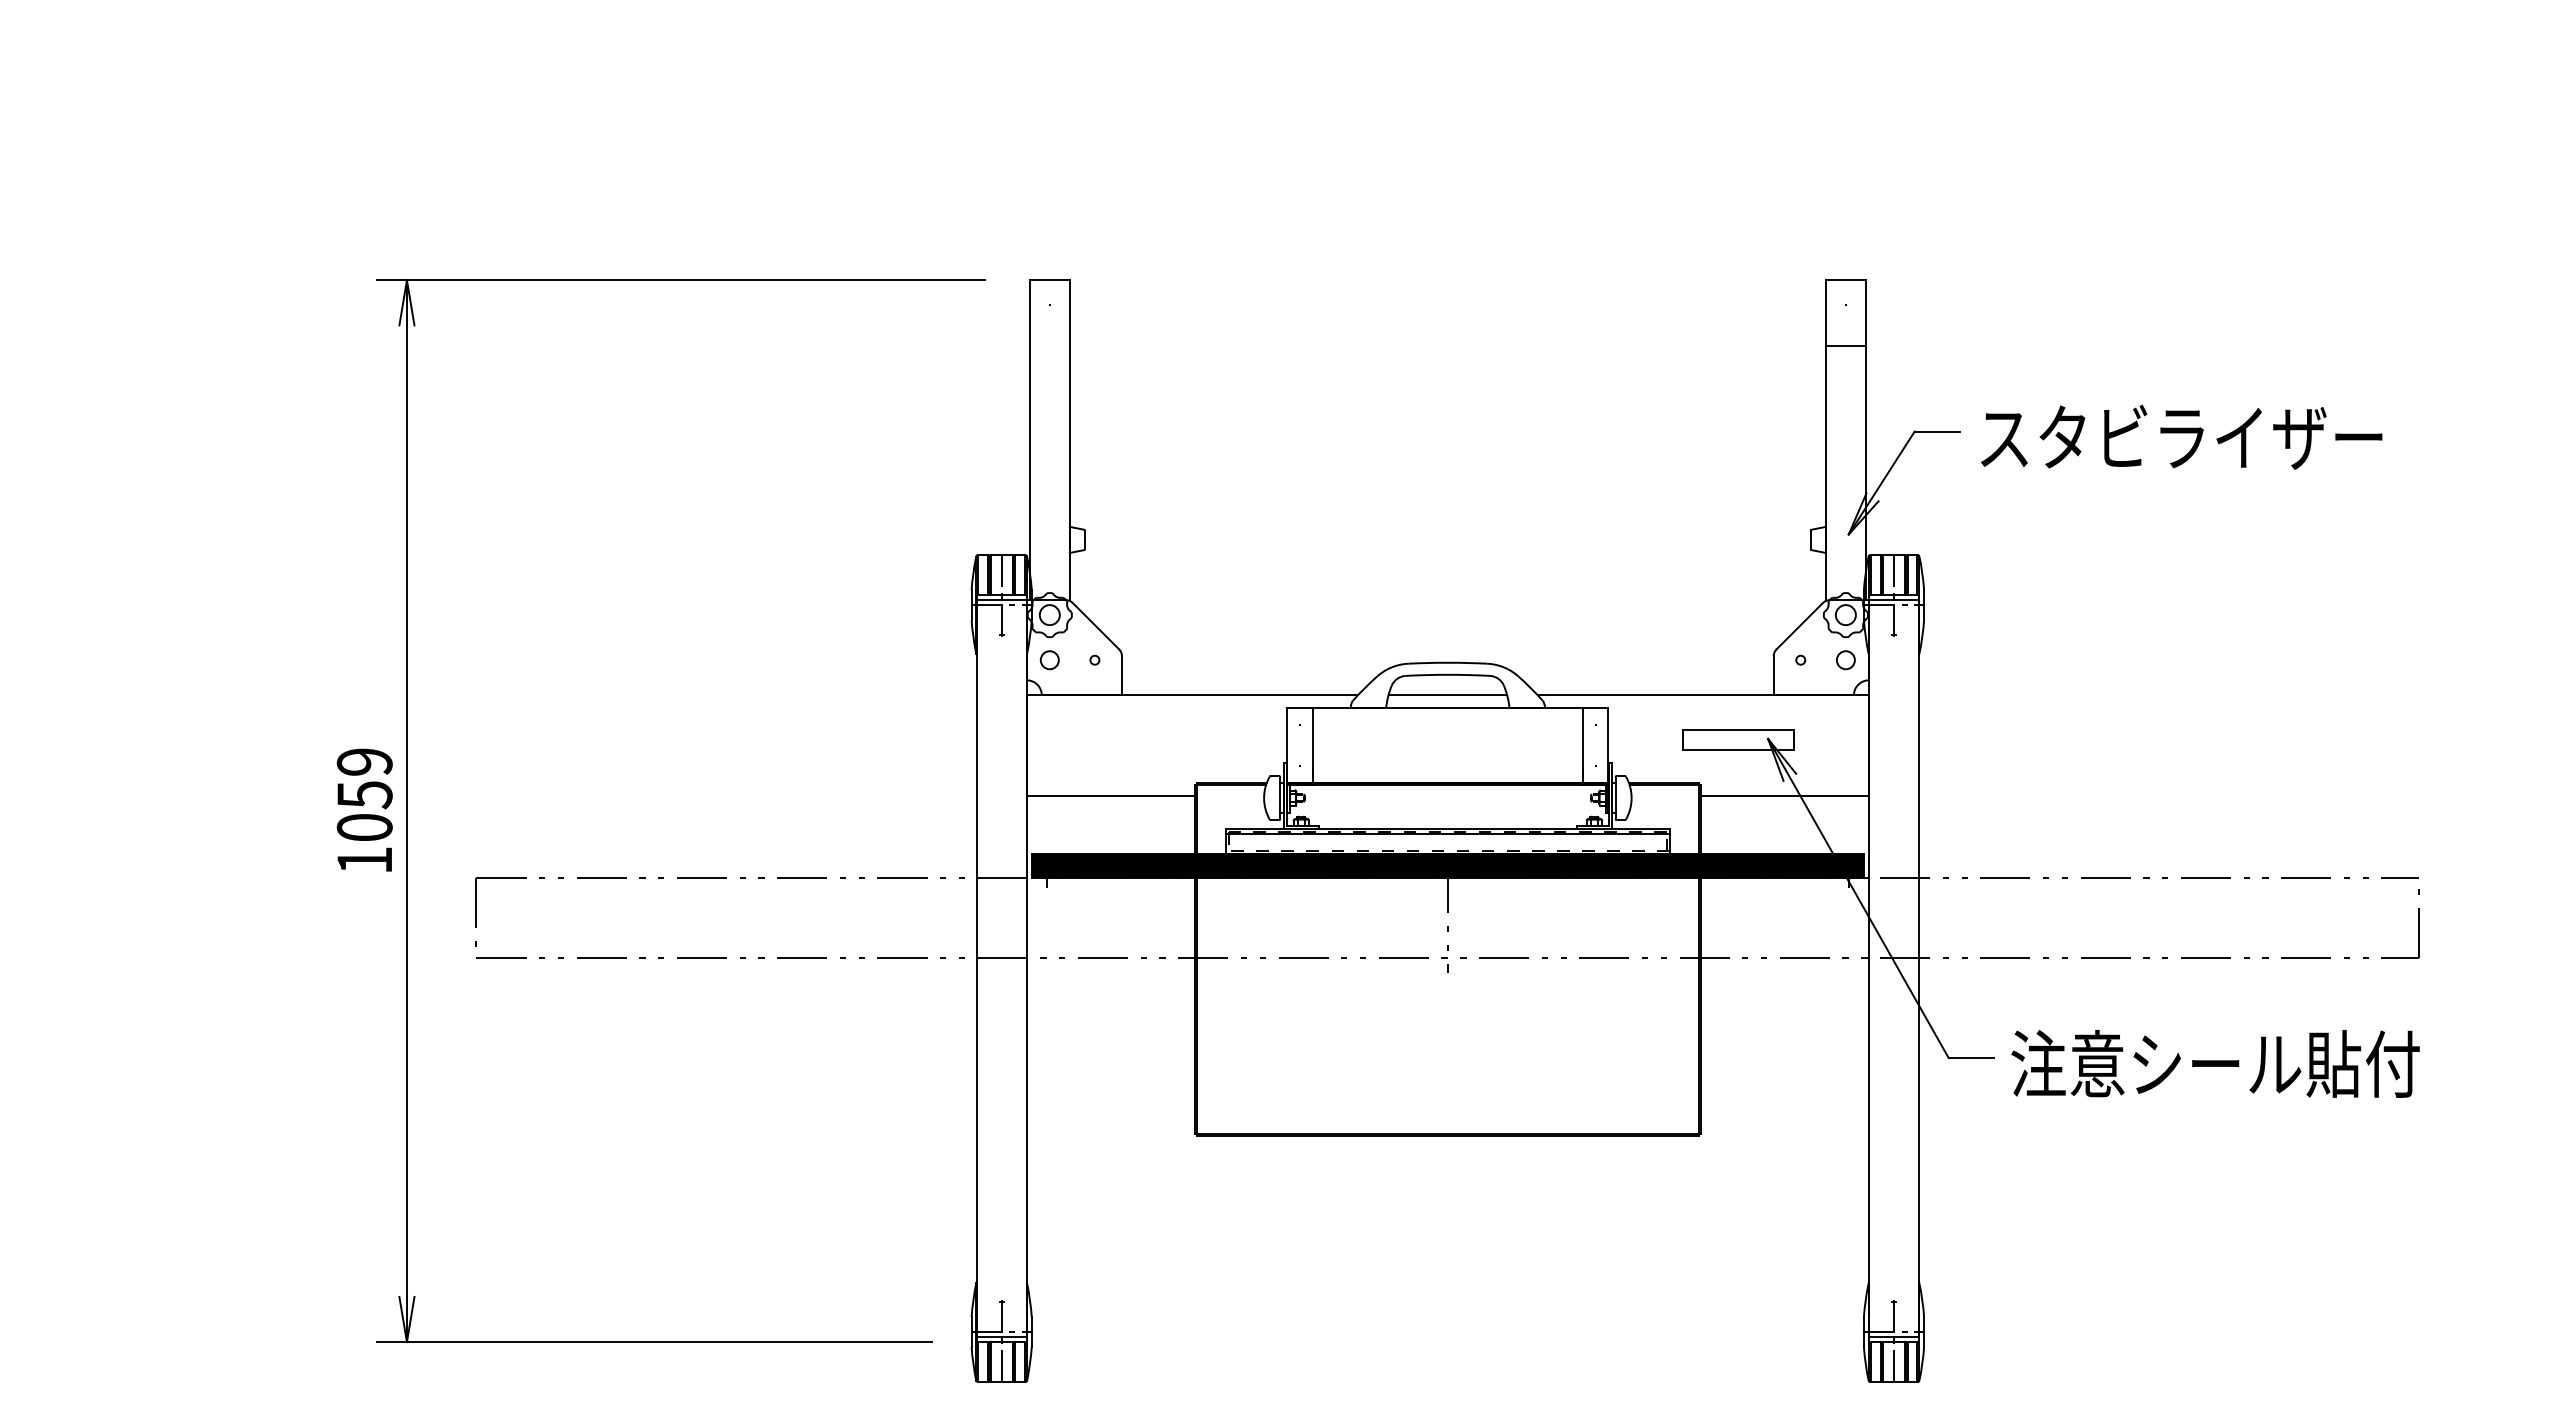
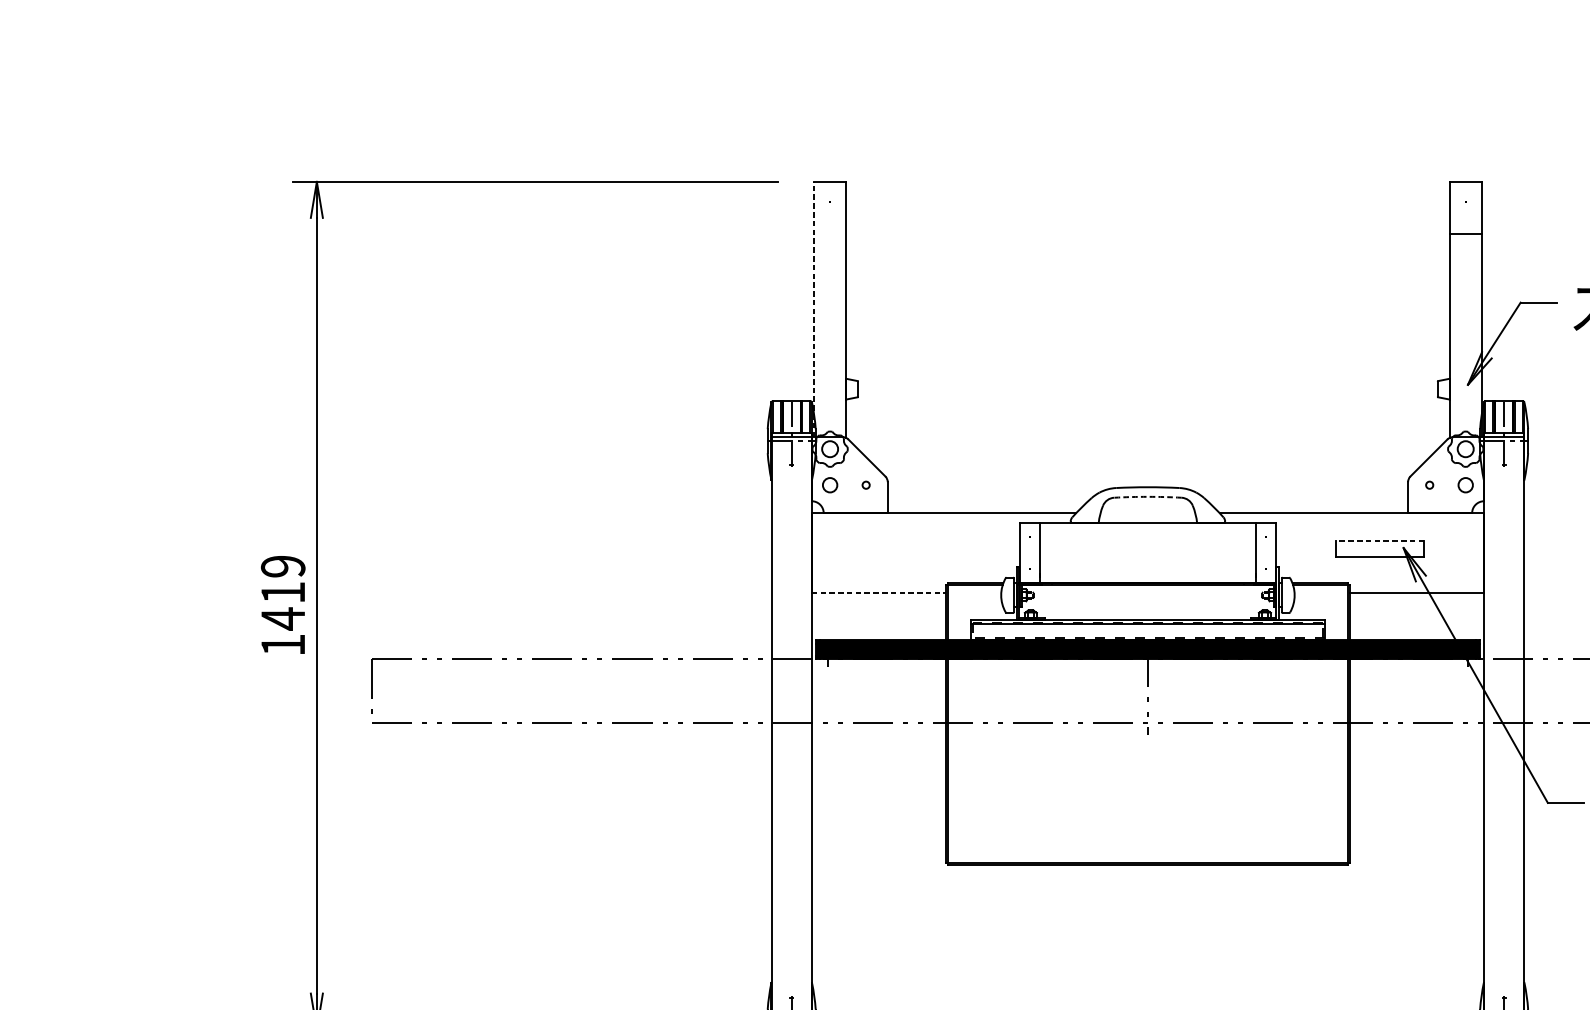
line: (1029, 440) -> (813, 309), solid -> dashed
arc: (1447, 674) -> (1147, 496), solid -> dashed
line: (1447, 695) -> (1147, 513), removed
line: (1738, 730) -> (1379, 541), solid -> dashed
line: (1111, 795) -> (879, 593), solid -> dashed
text: (364, 811) -> (282, 605), 1059 -> 1419

